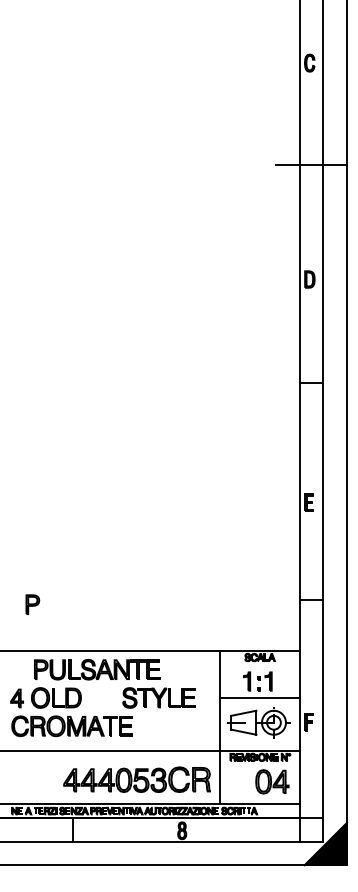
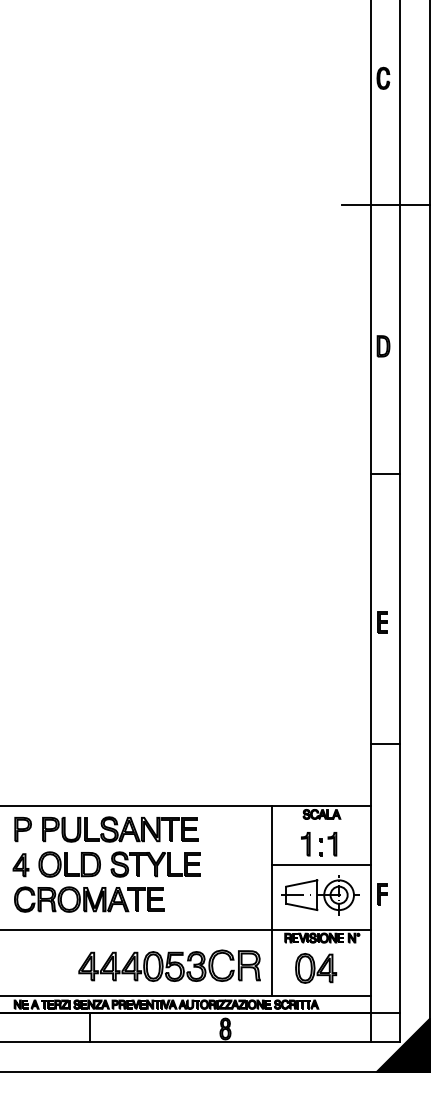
part: (32, 604) -> (22, 829), moved
part: (158, 697) -> (155, 863), moved
part: (272, 781) -> (316, 967), moved

